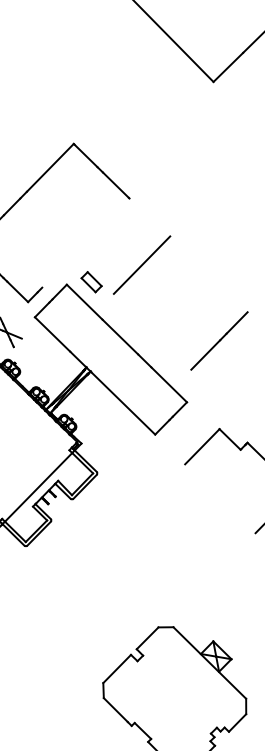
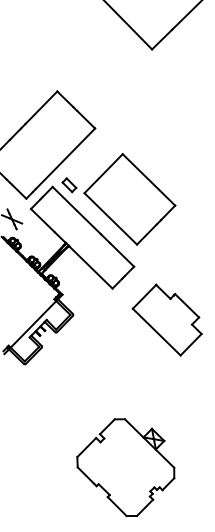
line: (85, 242) -> (65, 158), added
line: (208, 273) -> (148, 179), added
line: (152, 331) -> (110, 218), added
line: (220, 497) -> (156, 331), added

